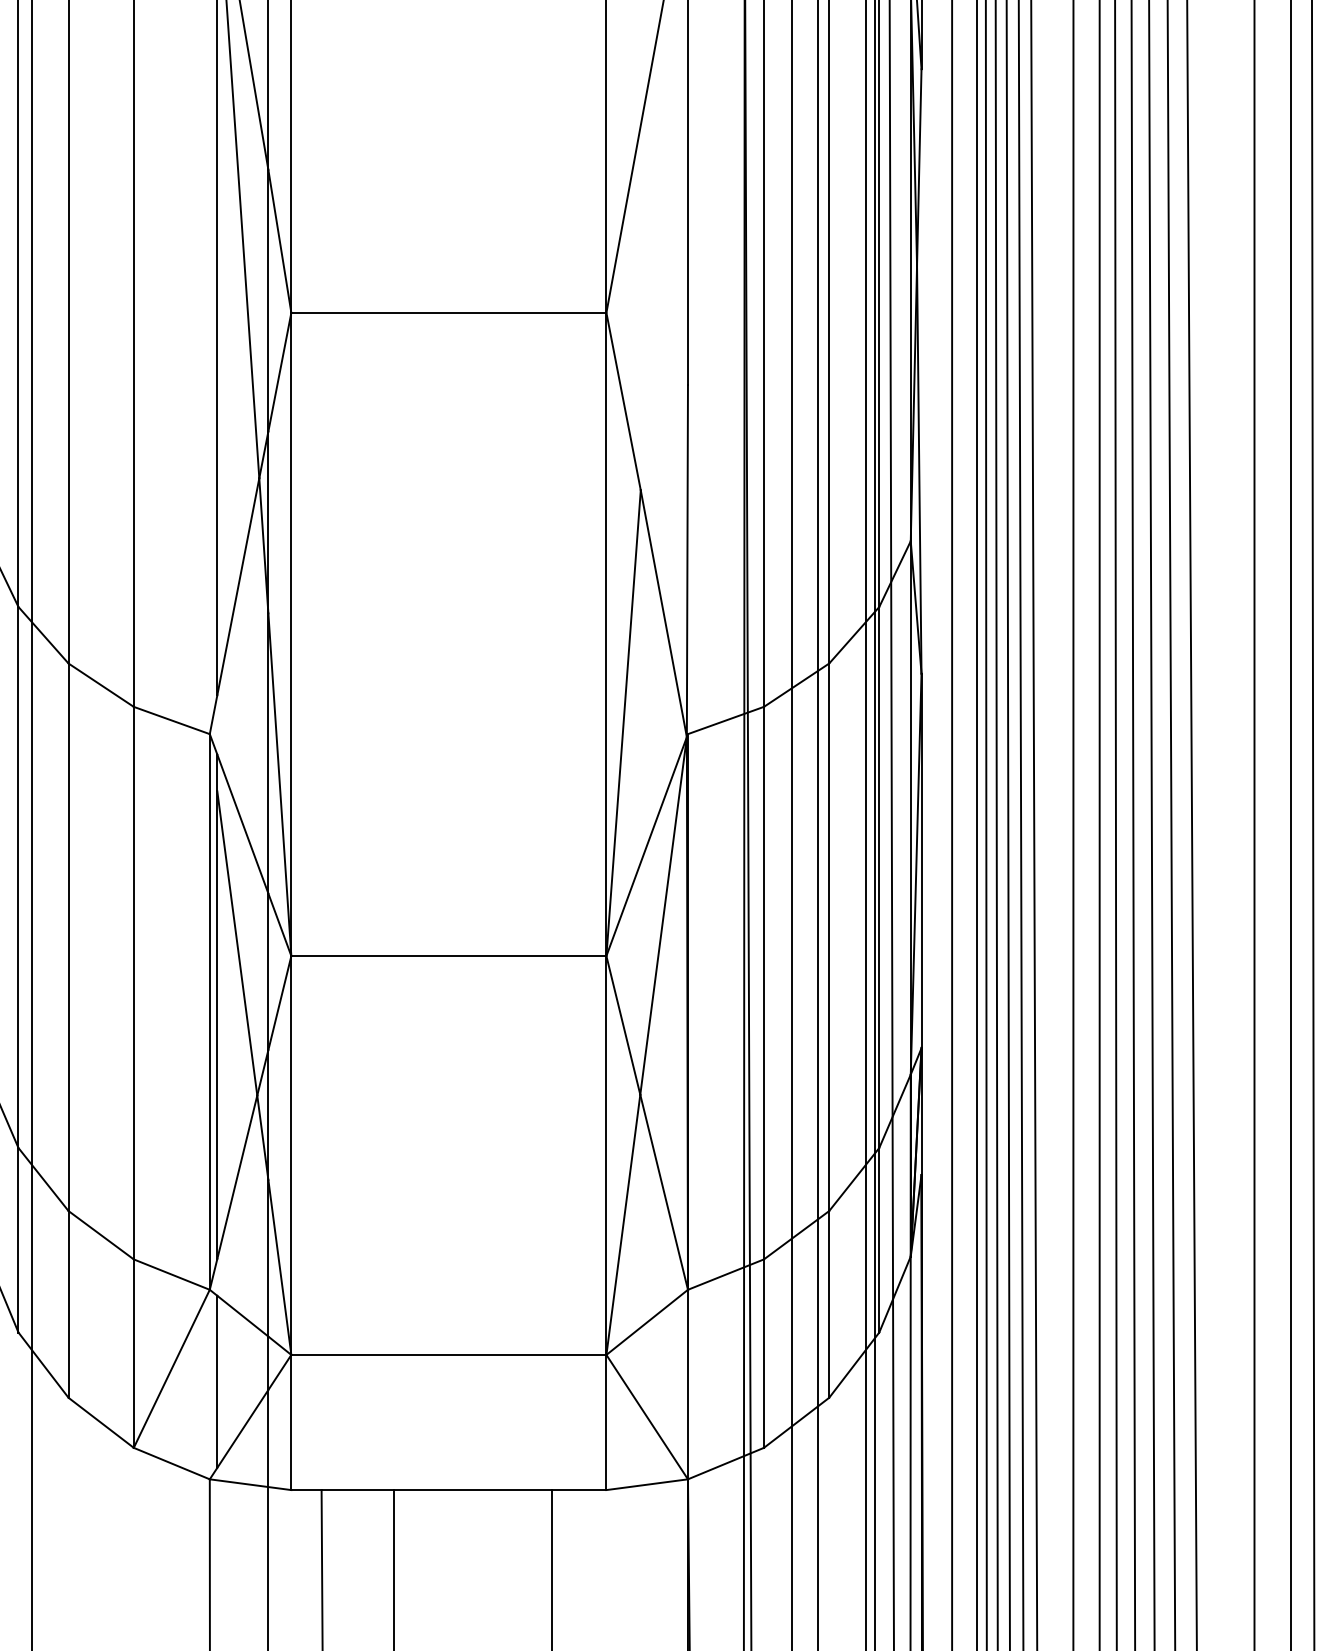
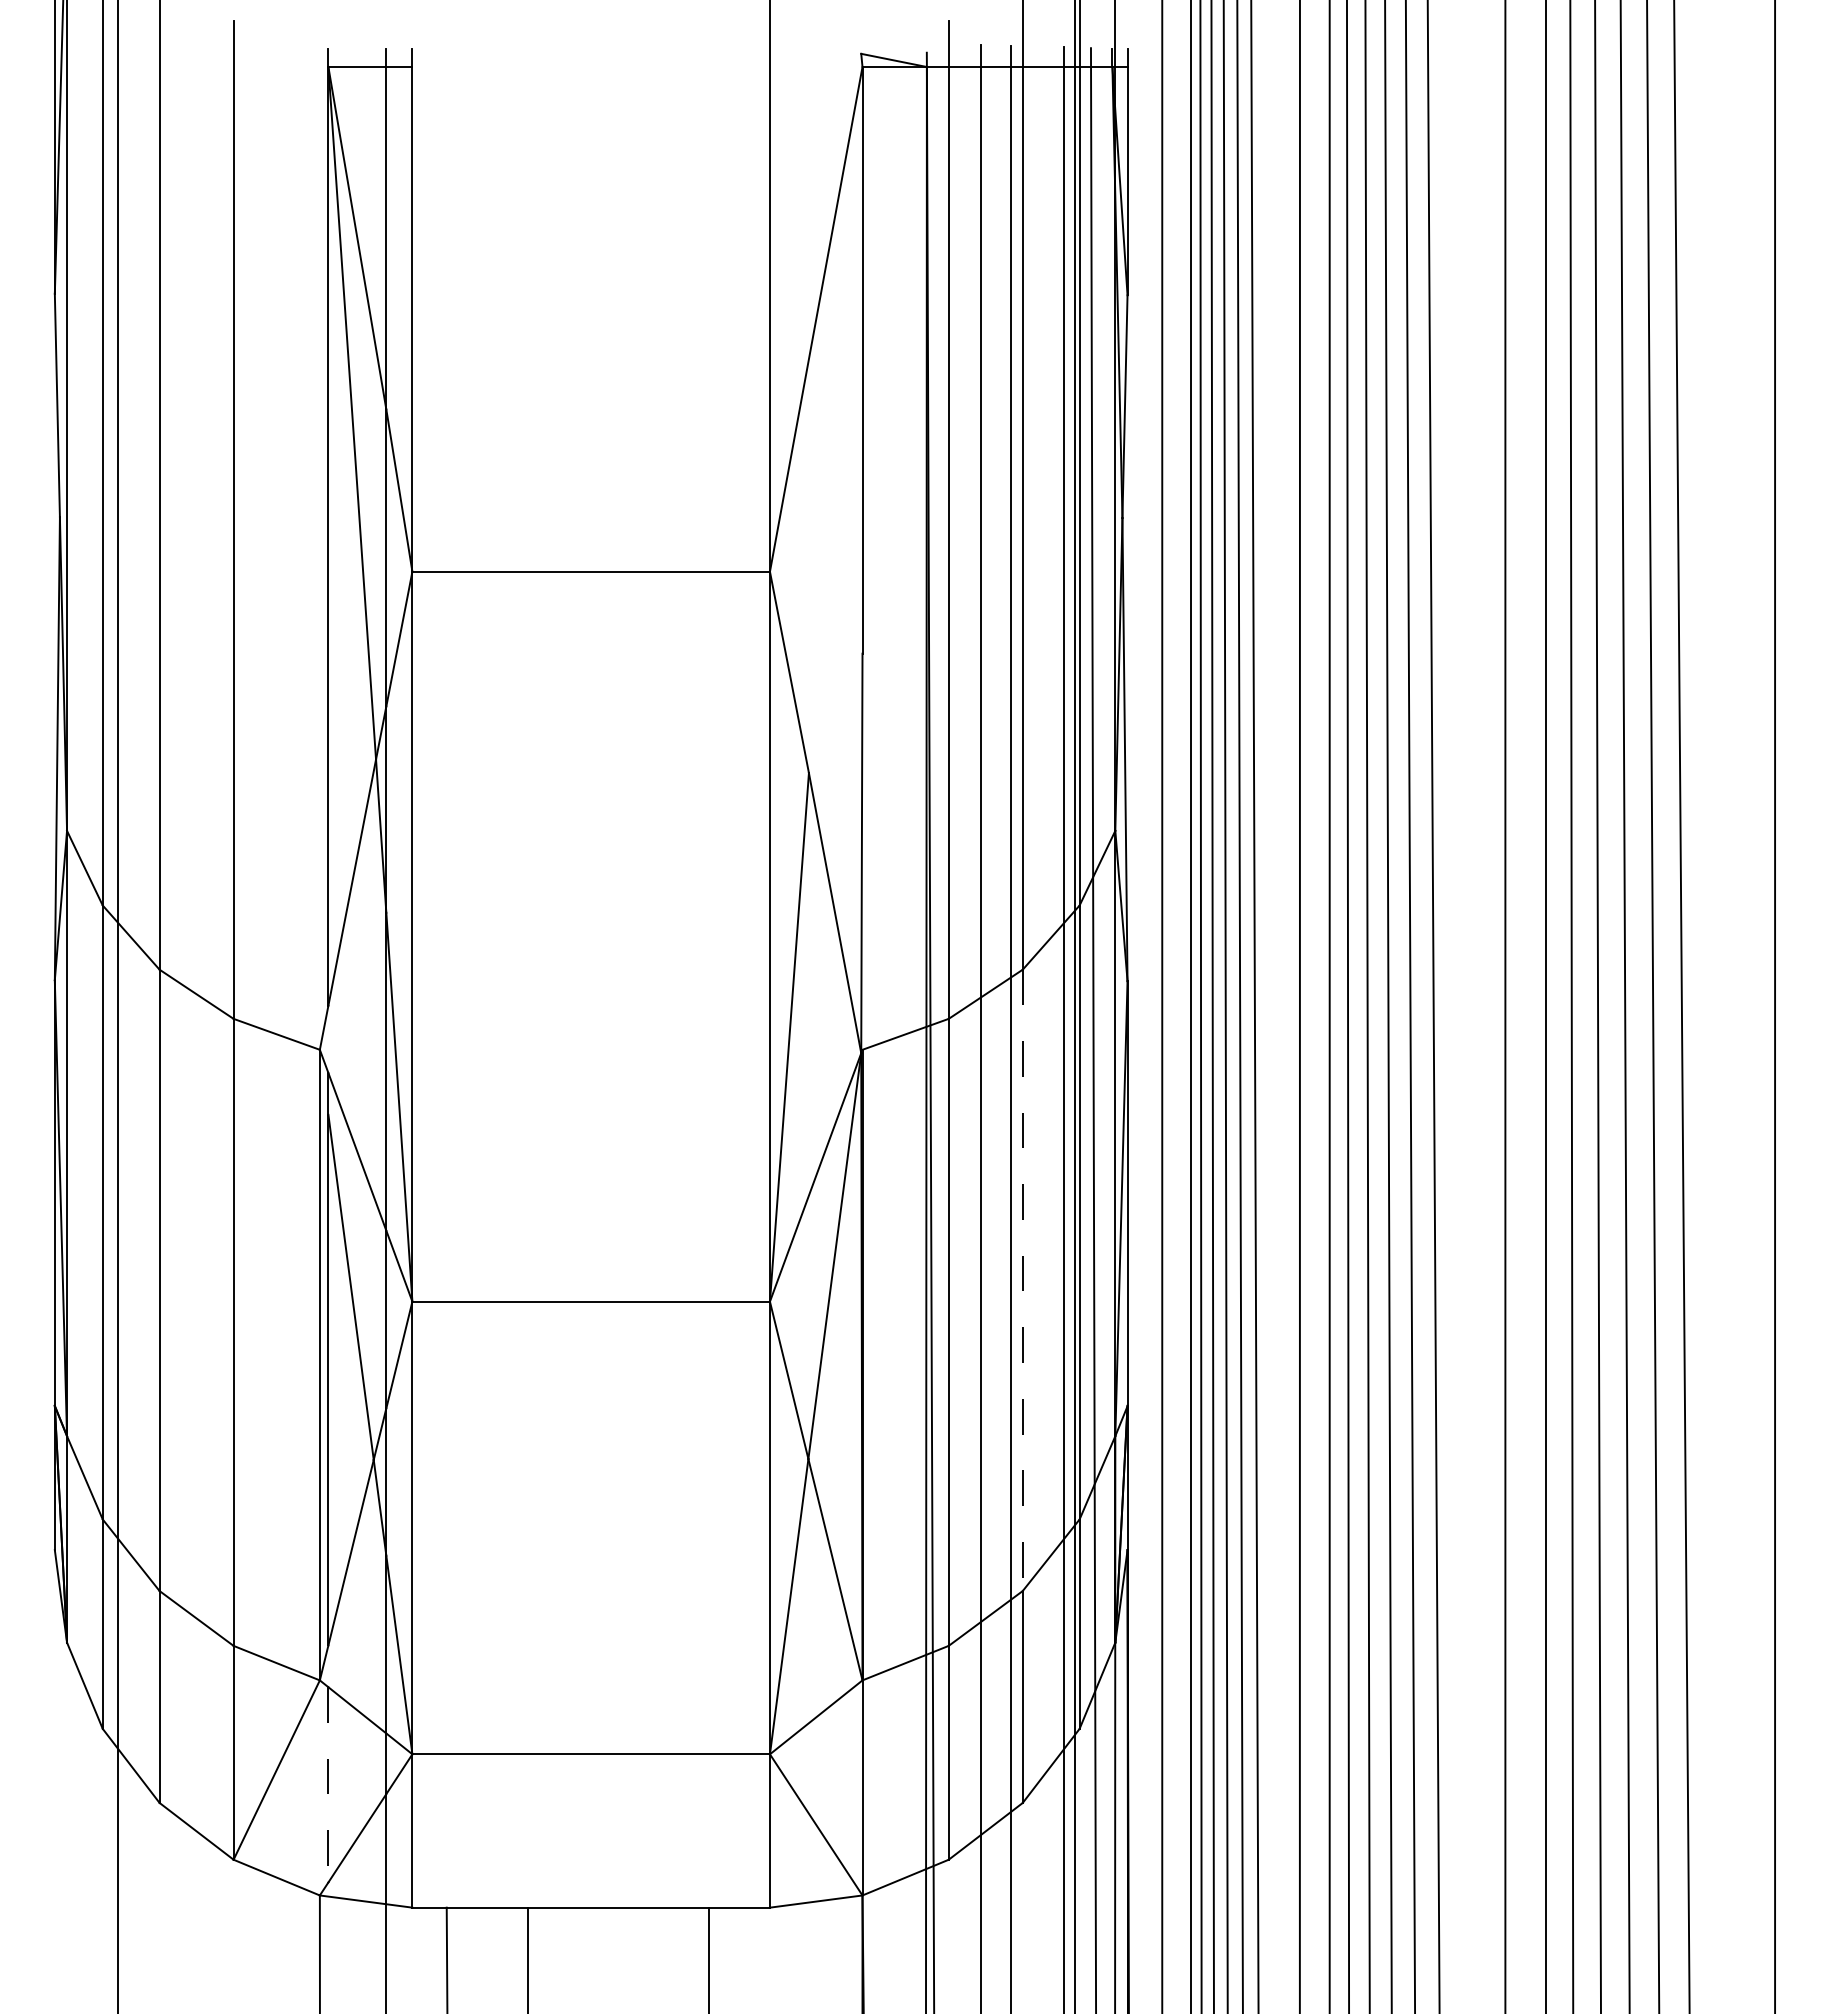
line: (828, 937) -> (1022, 1280), solid -> dashed
line: (217, 1381) -> (328, 1784), solid -> dashed

